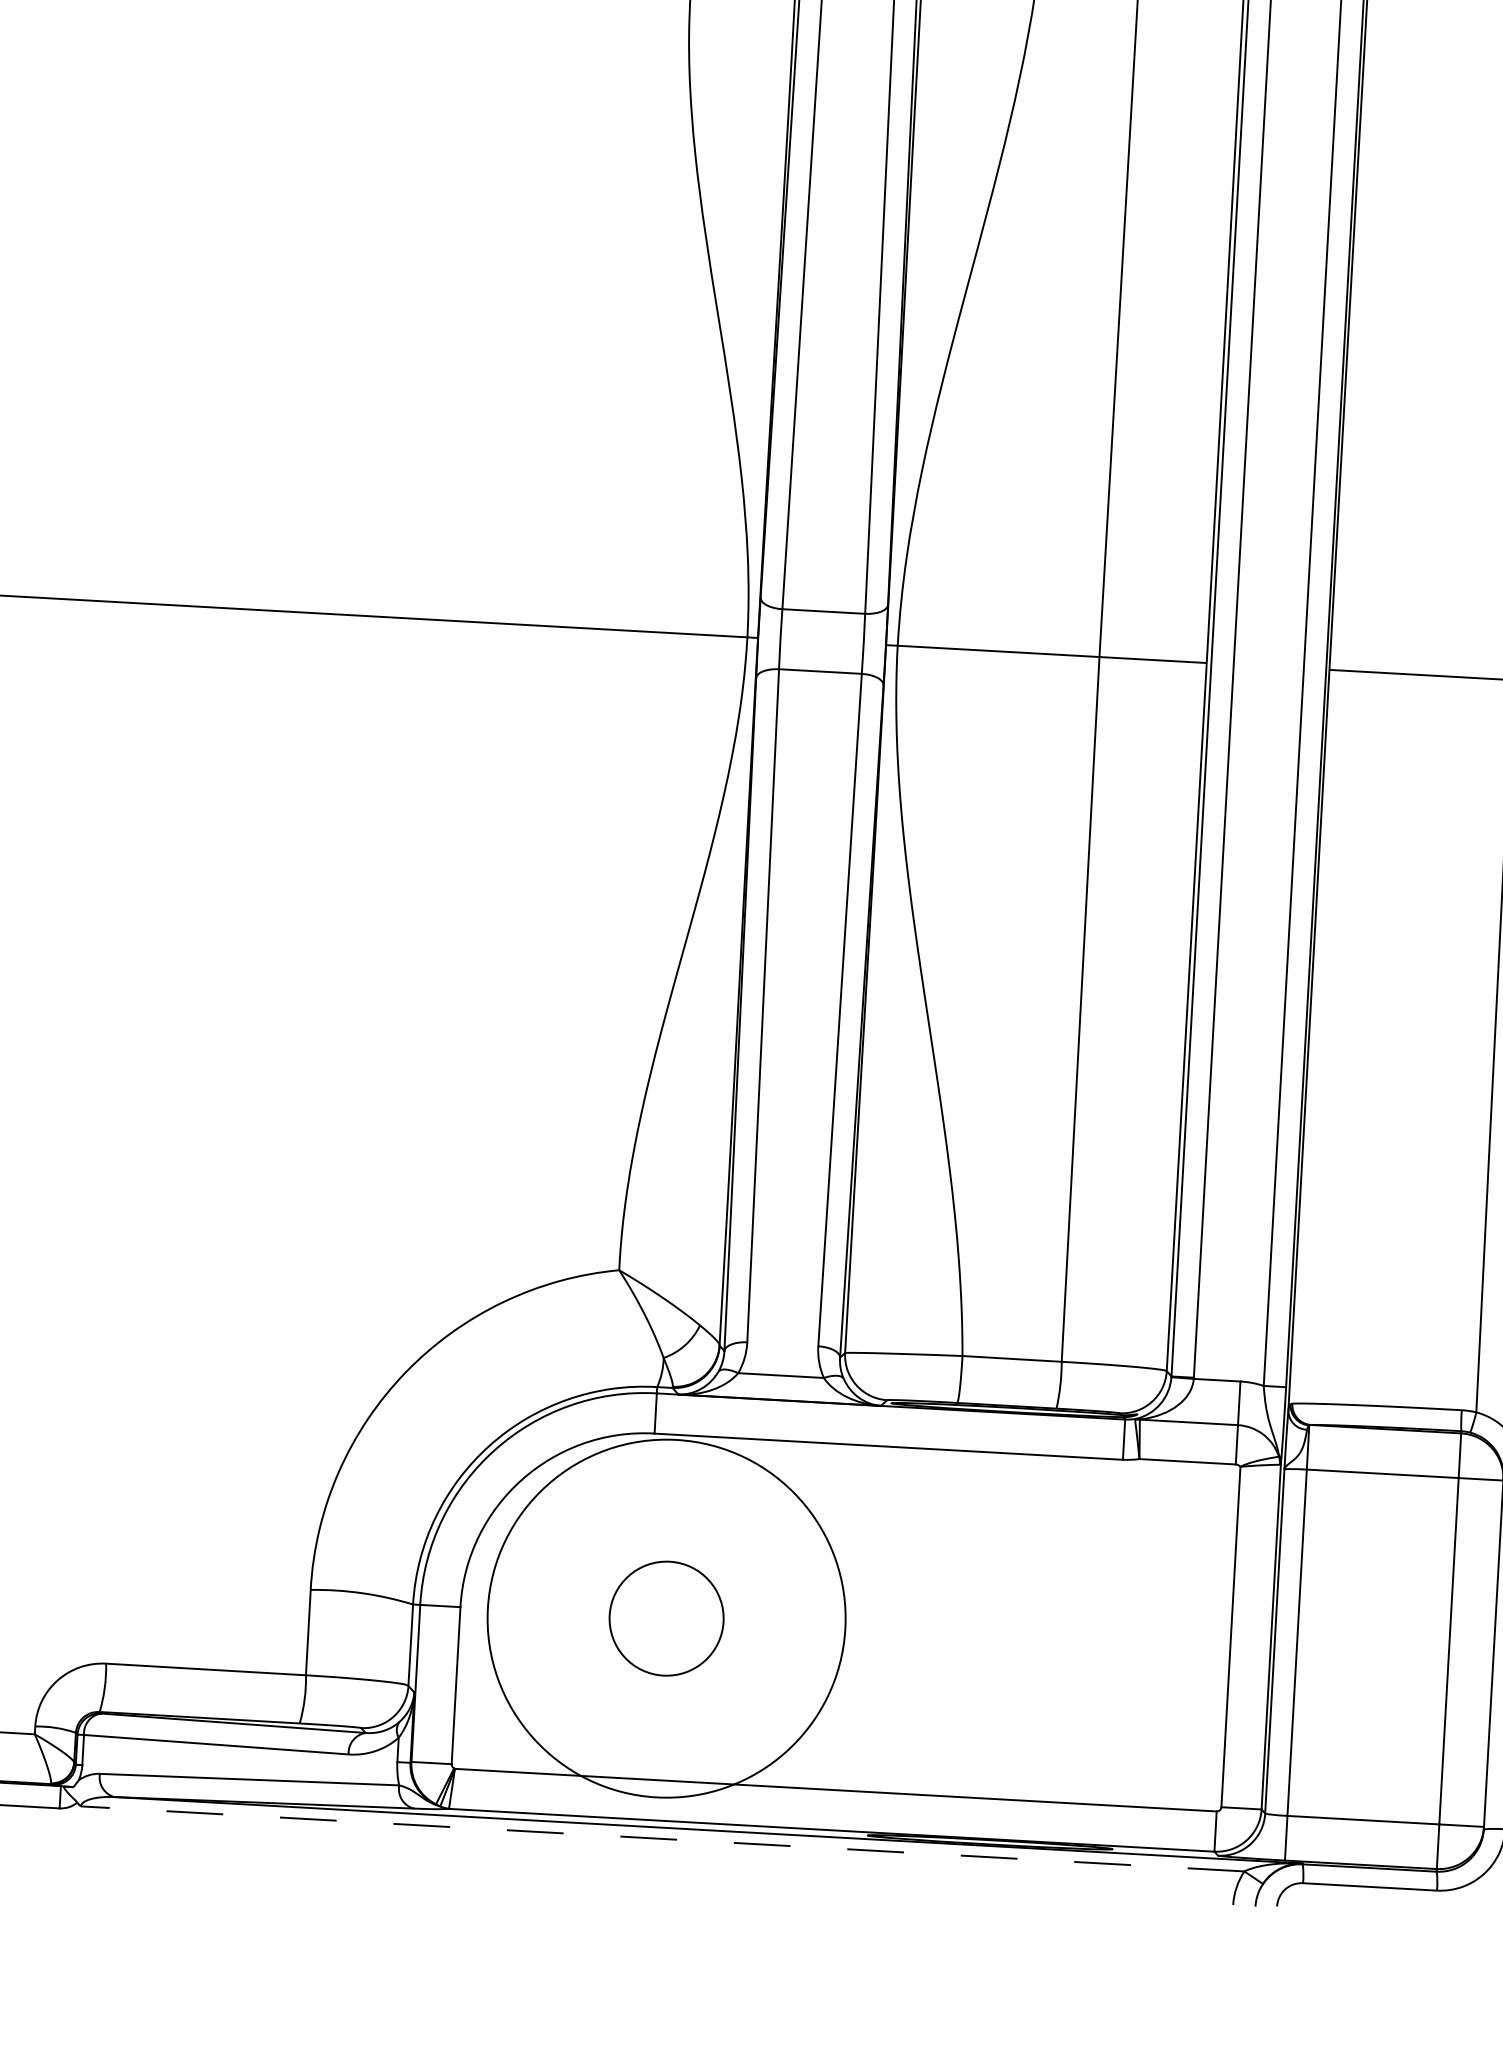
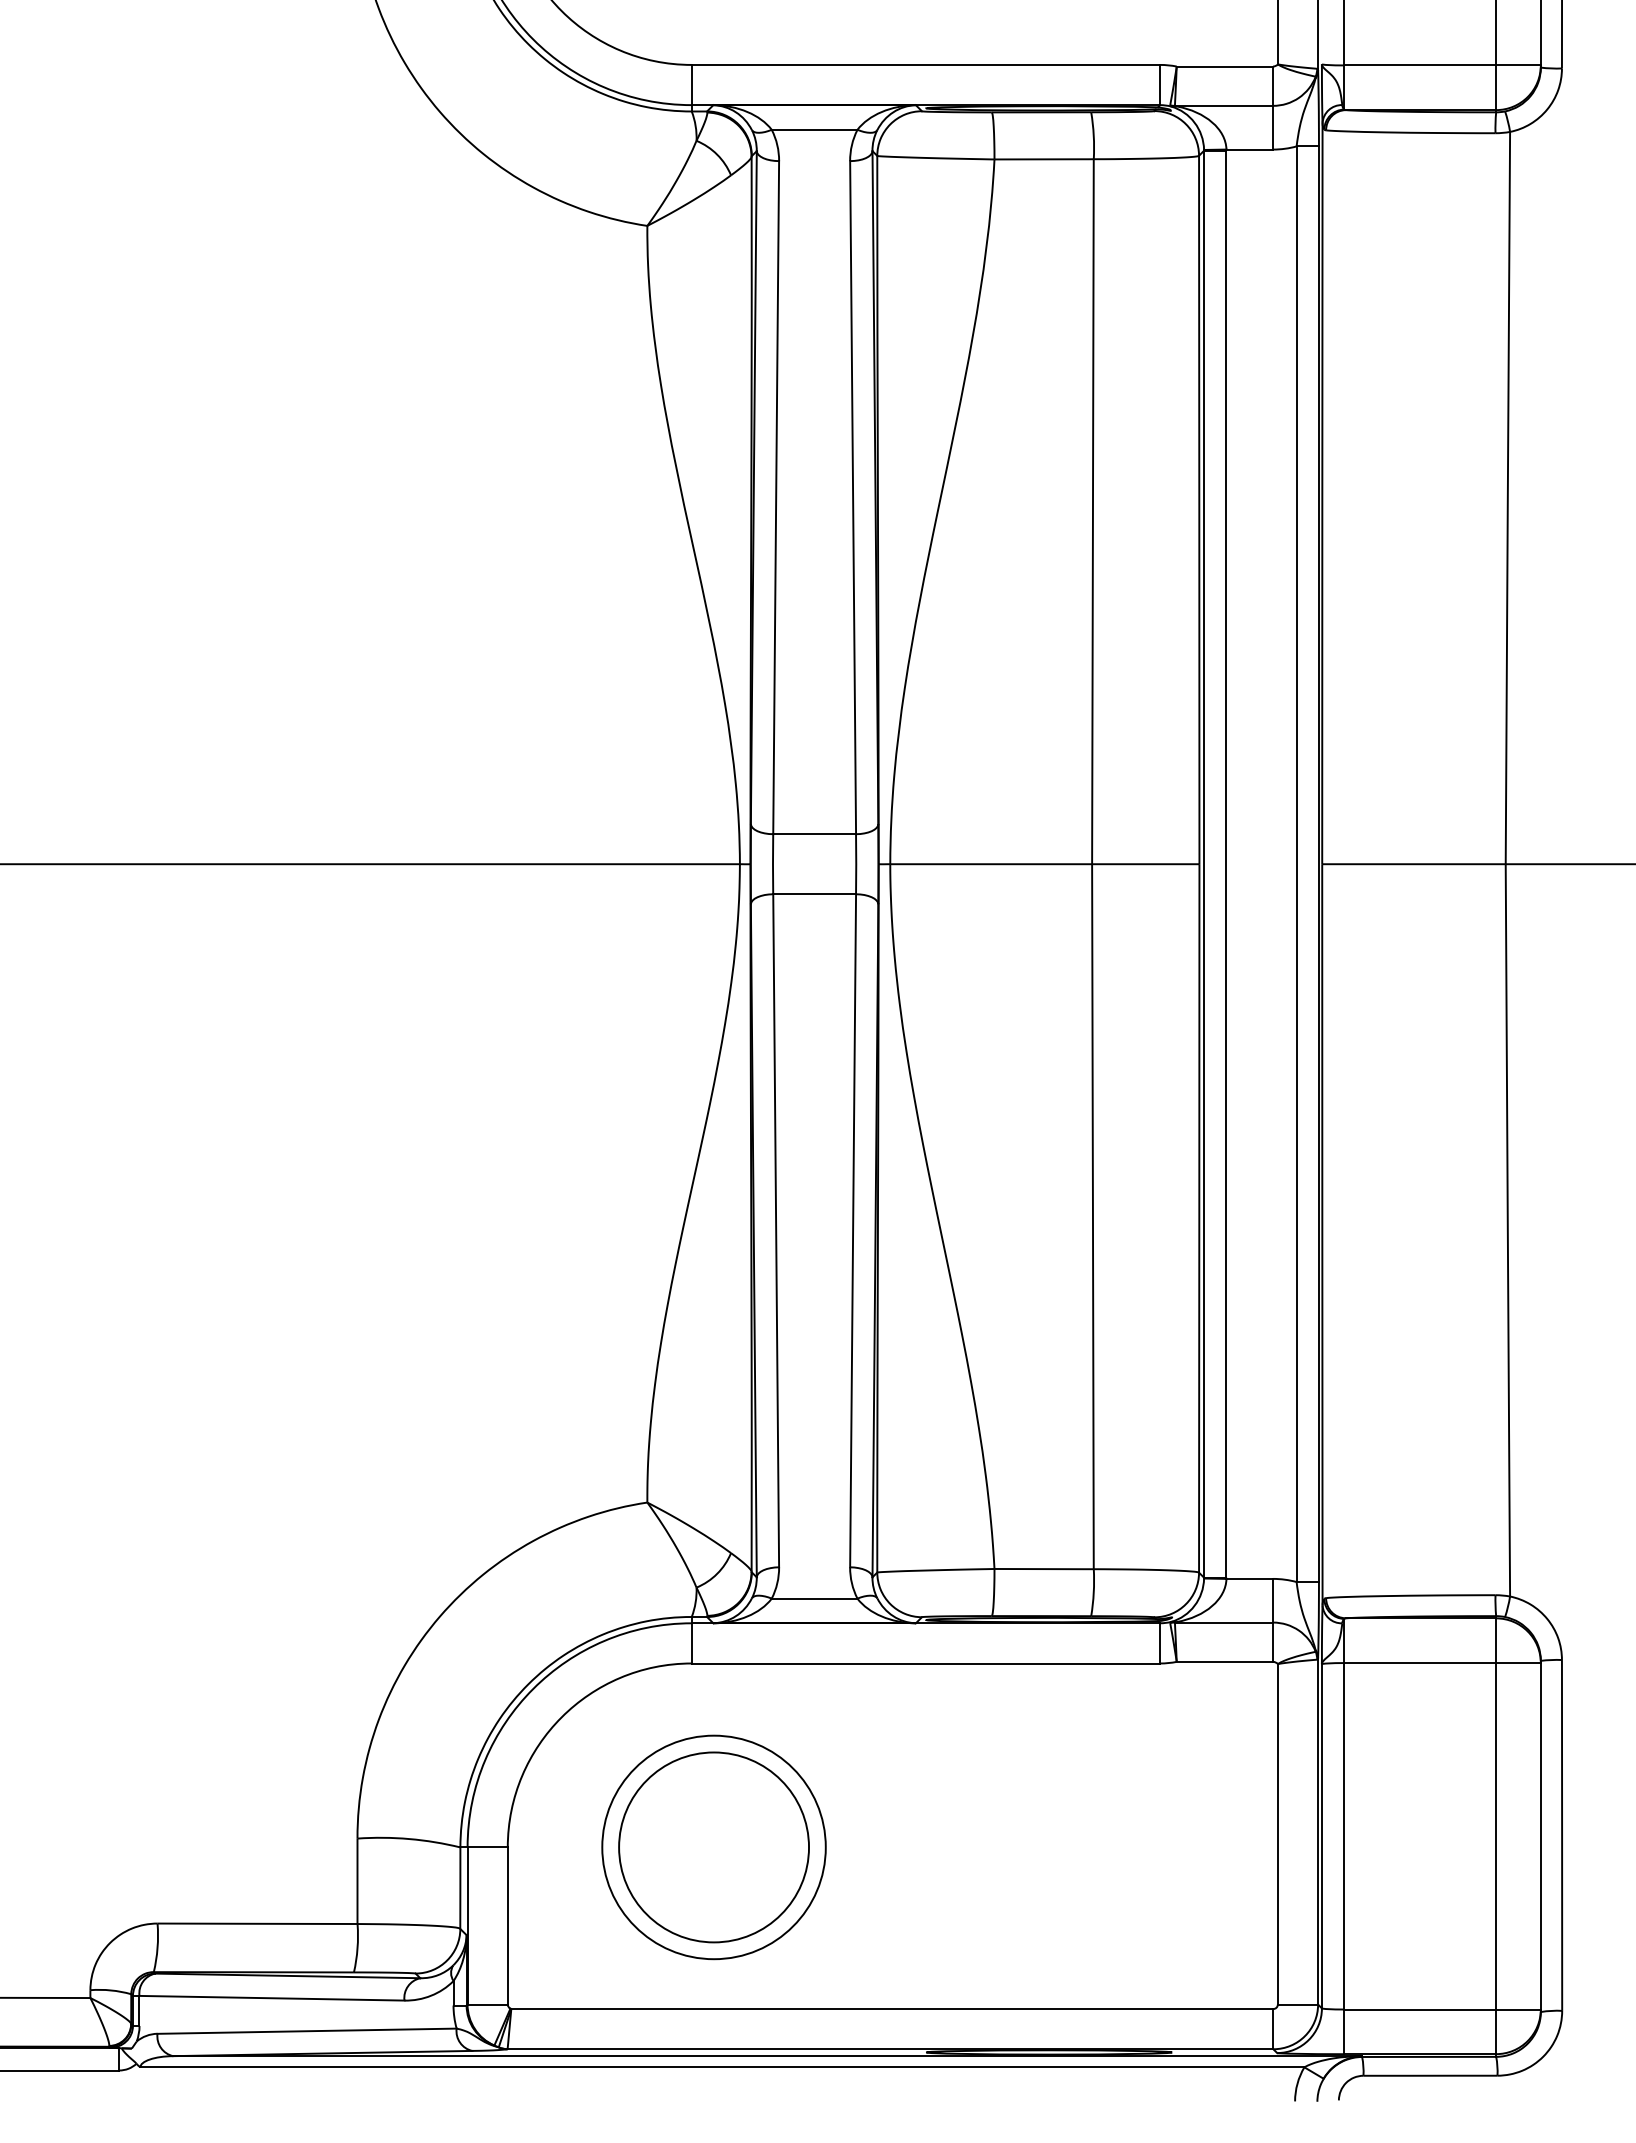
circle: (666, 1618) -> (713, 1847), size x0.62
circle: (667, 1618) -> (714, 1847), size x1.67
line: (662, 1839) -> (722, 2067), dashed -> solid

